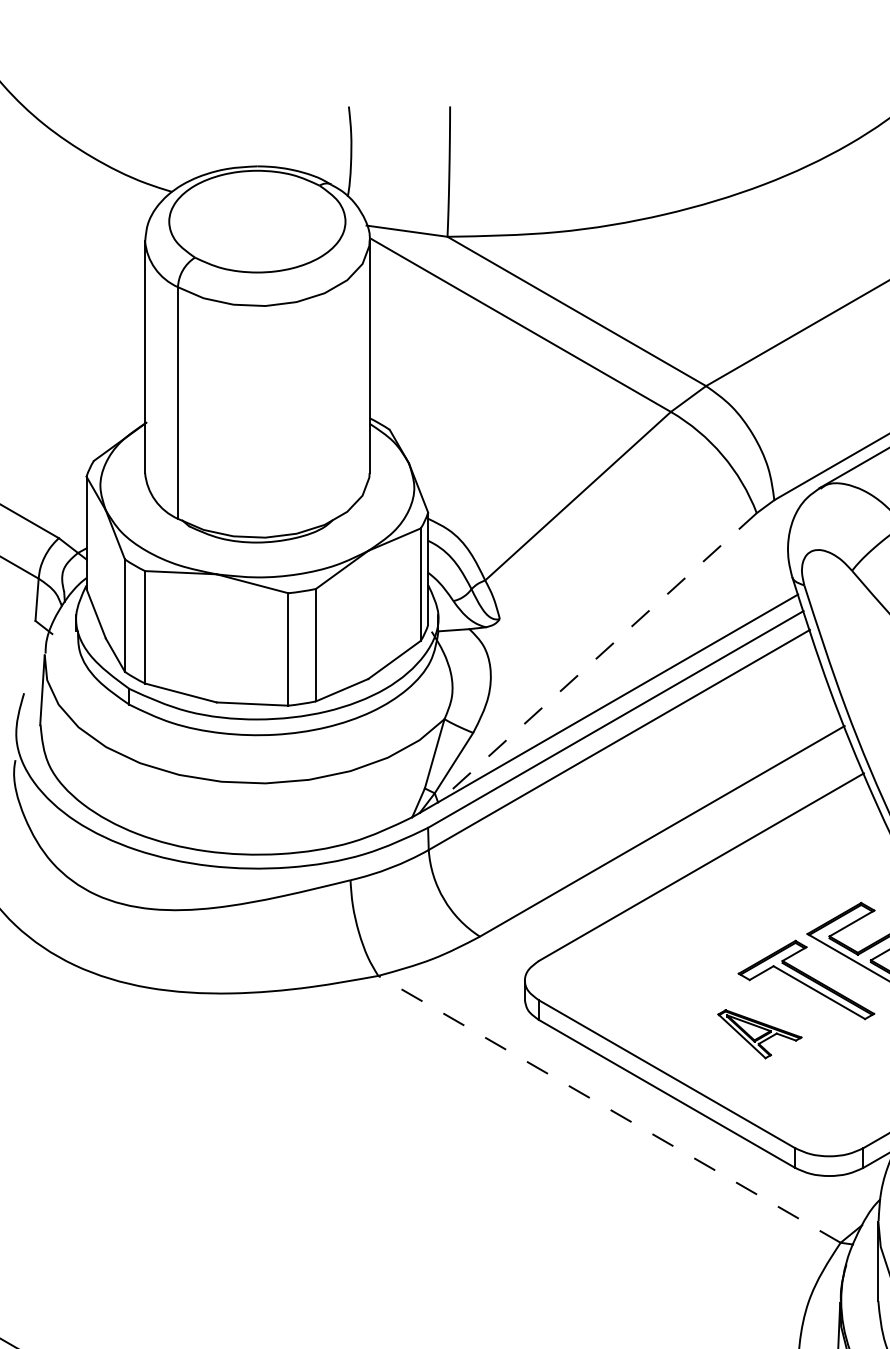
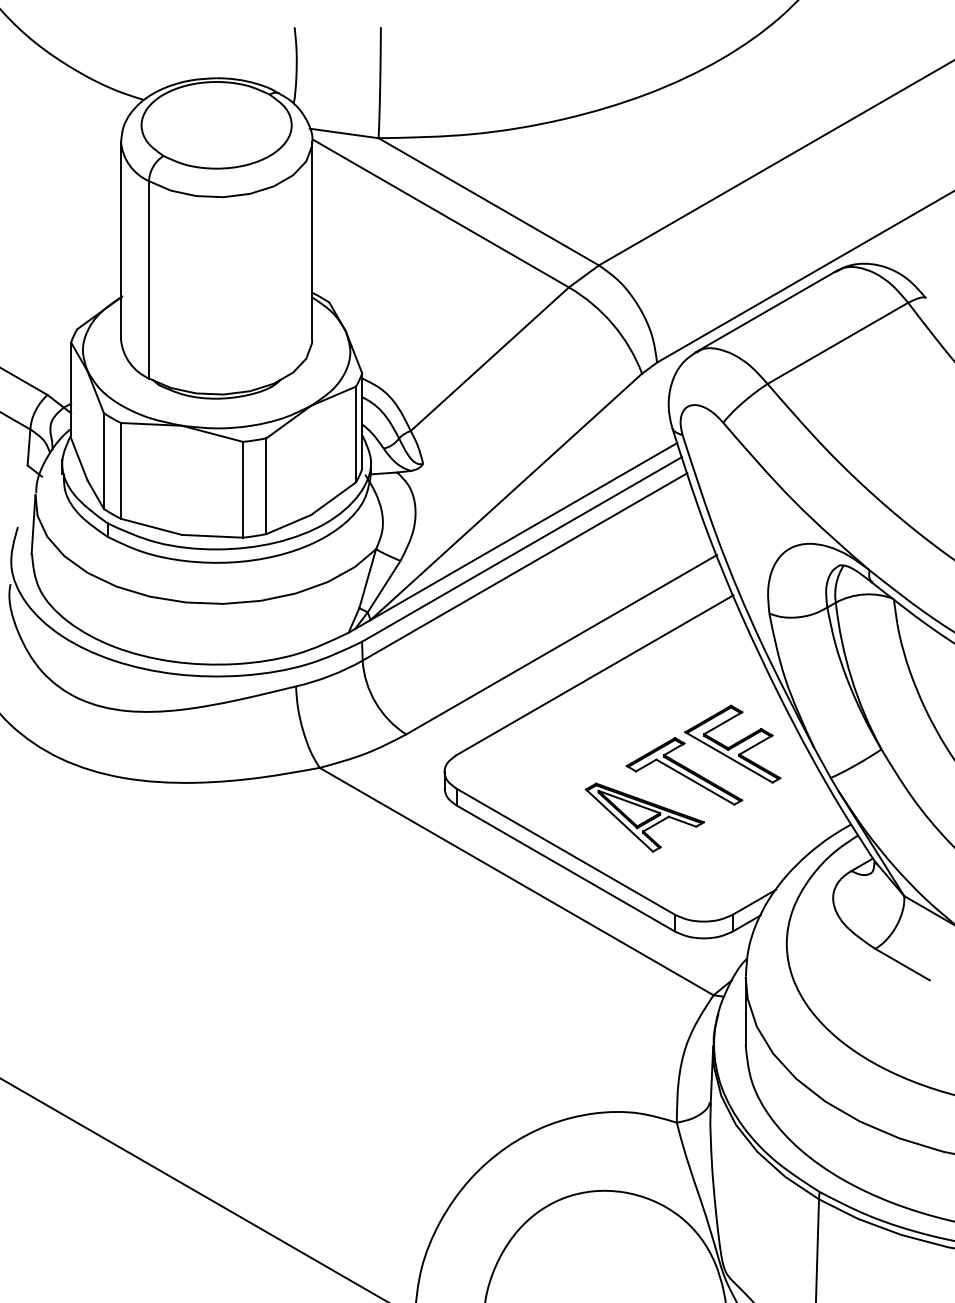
line: (596, 658) -> (505, 497), dashed -> solid
part: (759, 1034) -> (644, 817), size x1.67
line: (609, 1109) -> (516, 881), dashed -> solid

